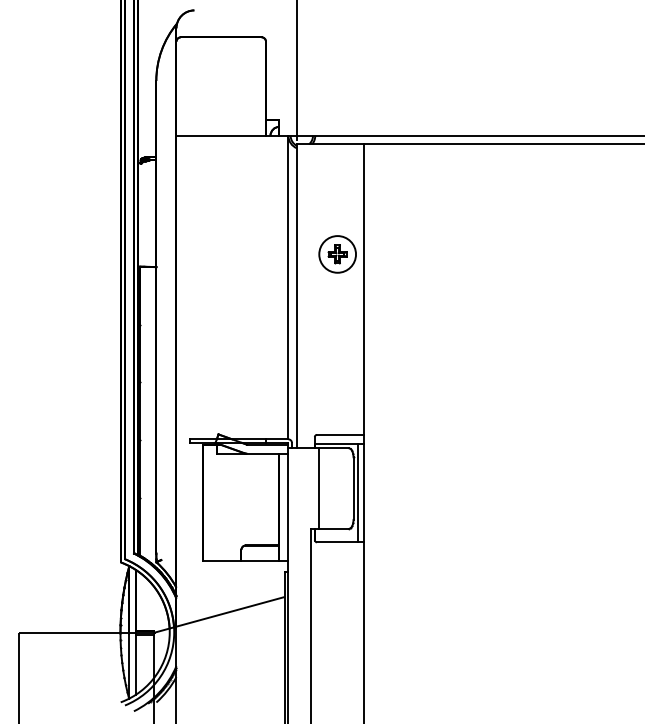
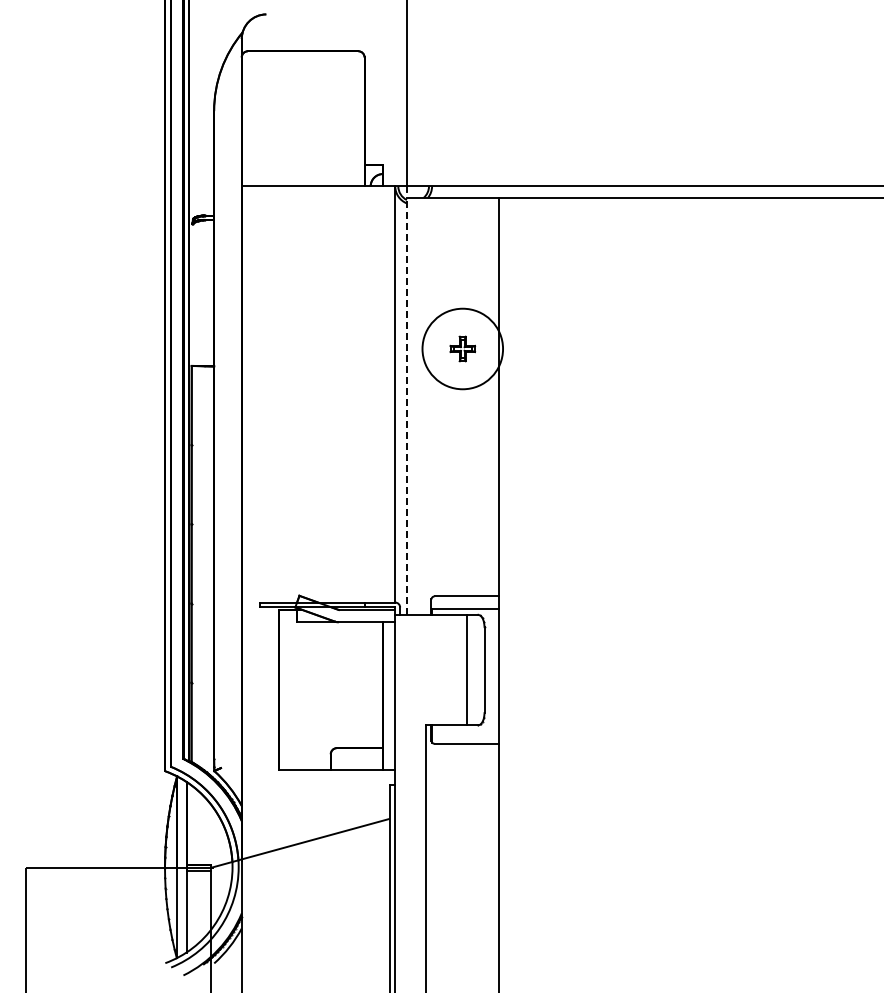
circle: (337, 254) -> (462, 348), size x1.6
line: (296, 295) -> (406, 405), solid -> dashed
line: (319, 488) -> (467, 669), moved
line: (358, 492) -> (491, 675), removed

